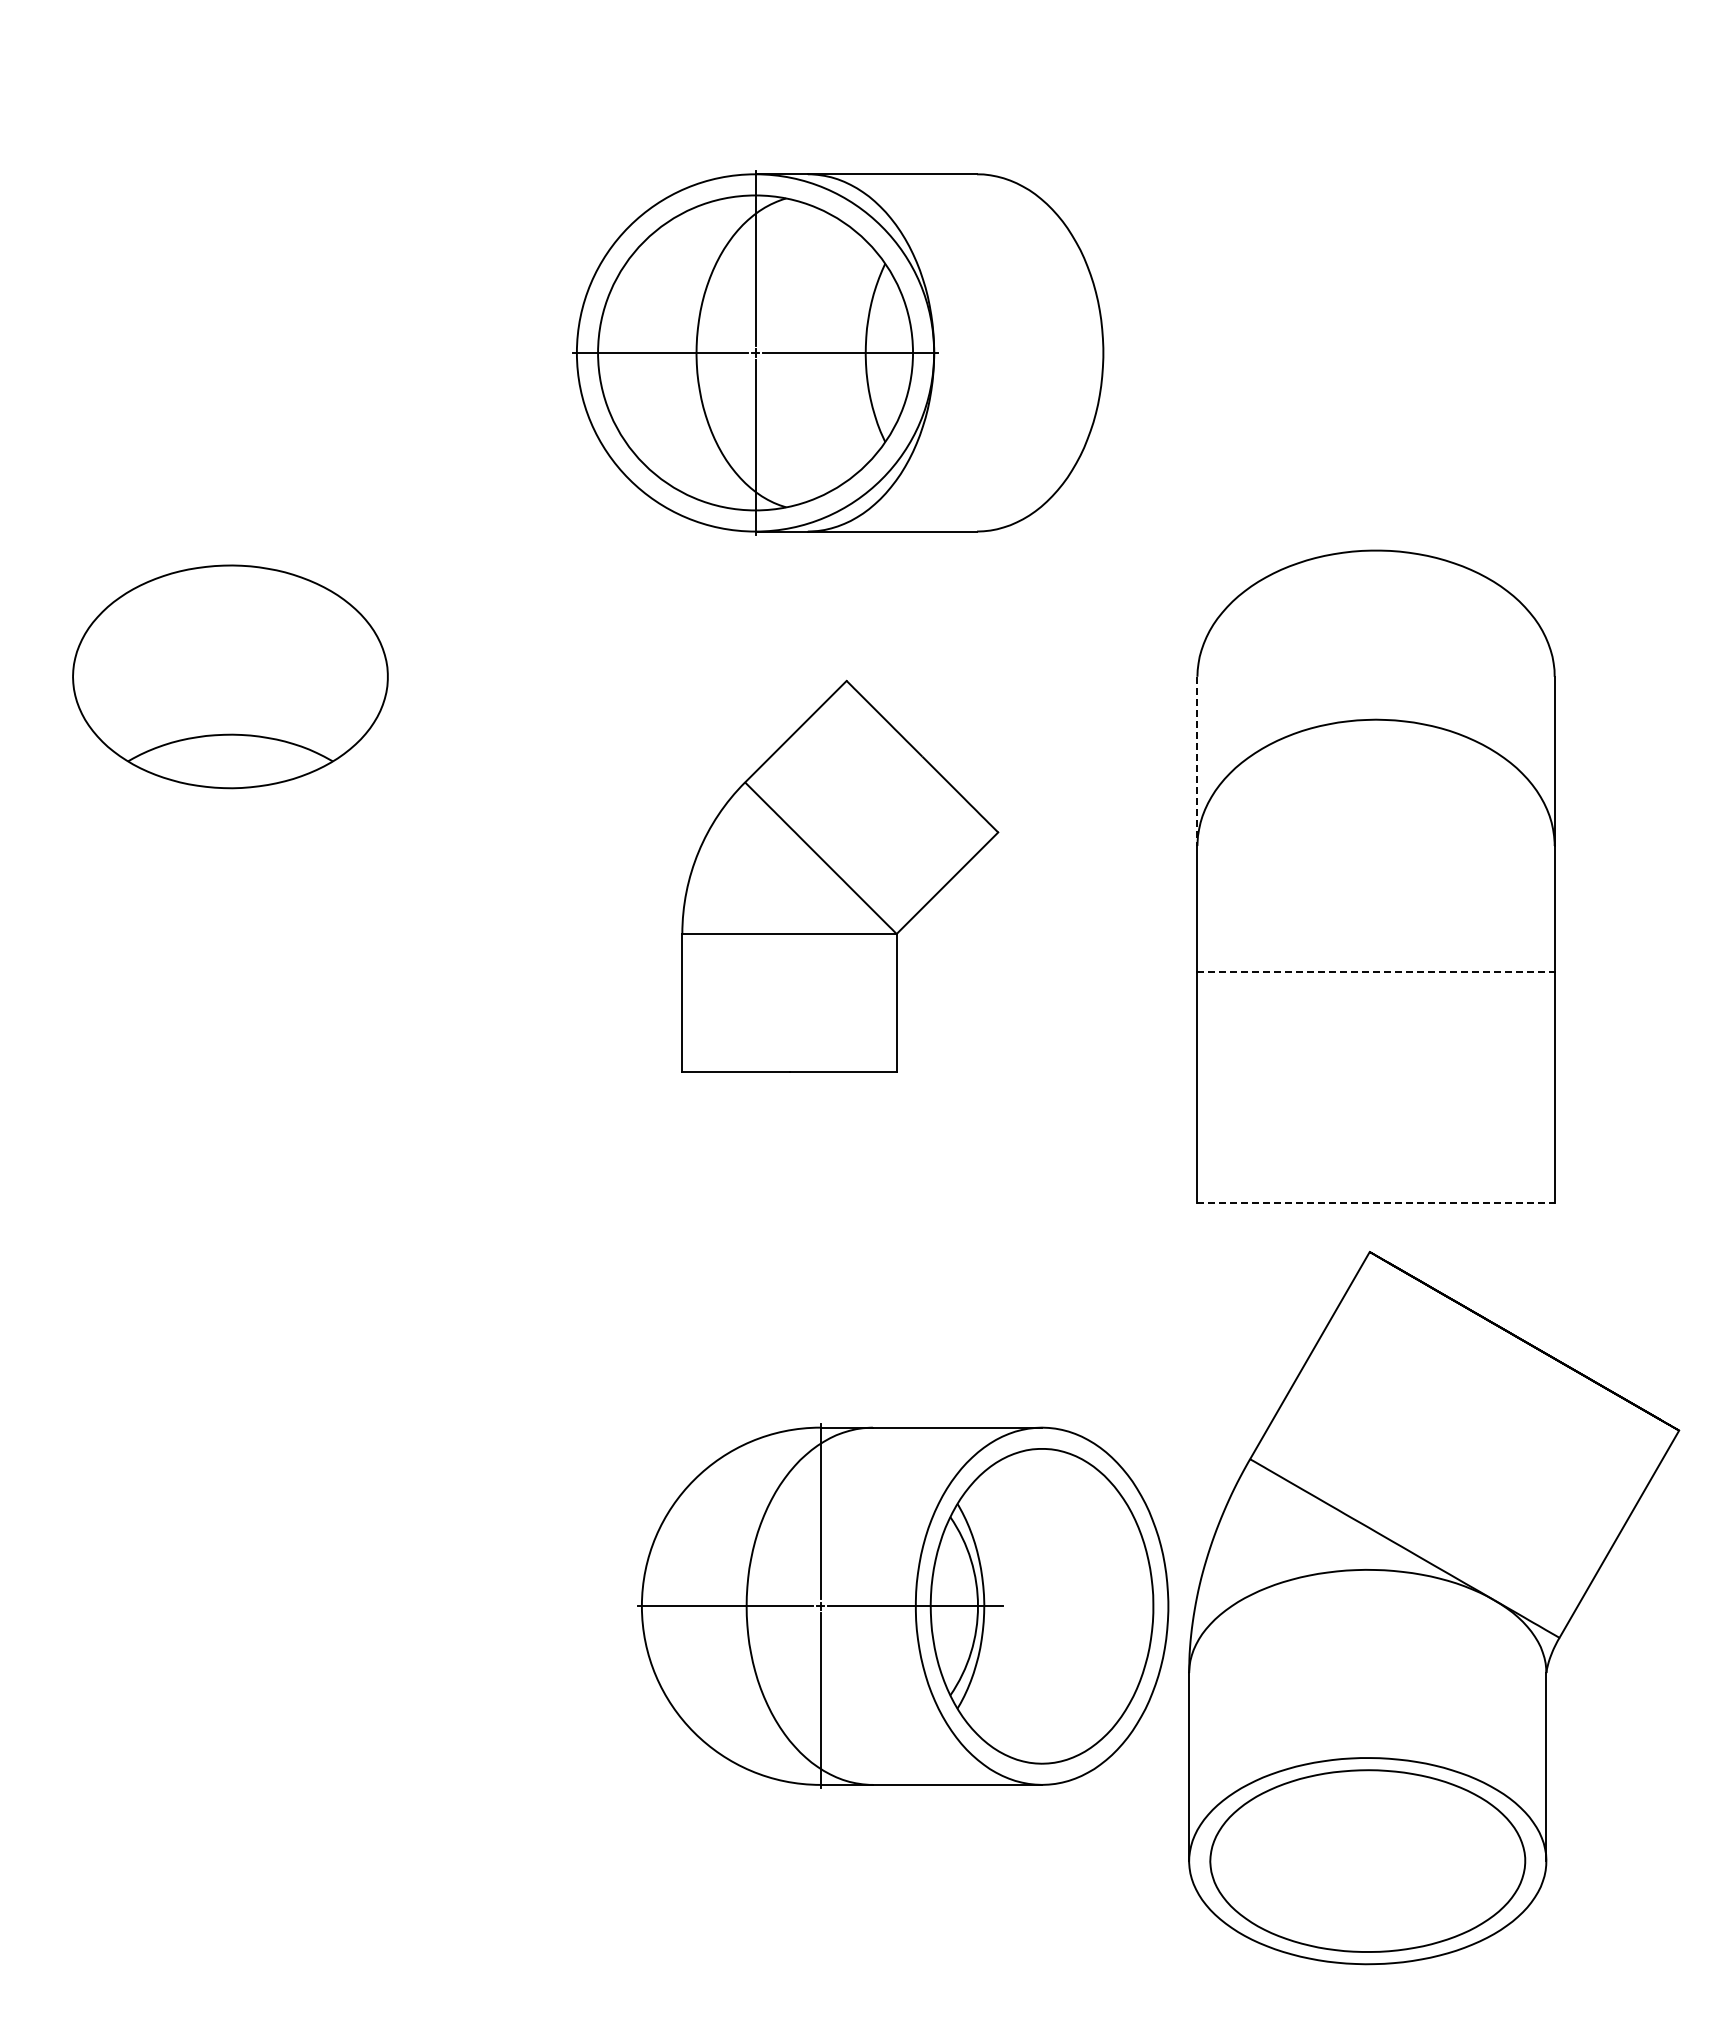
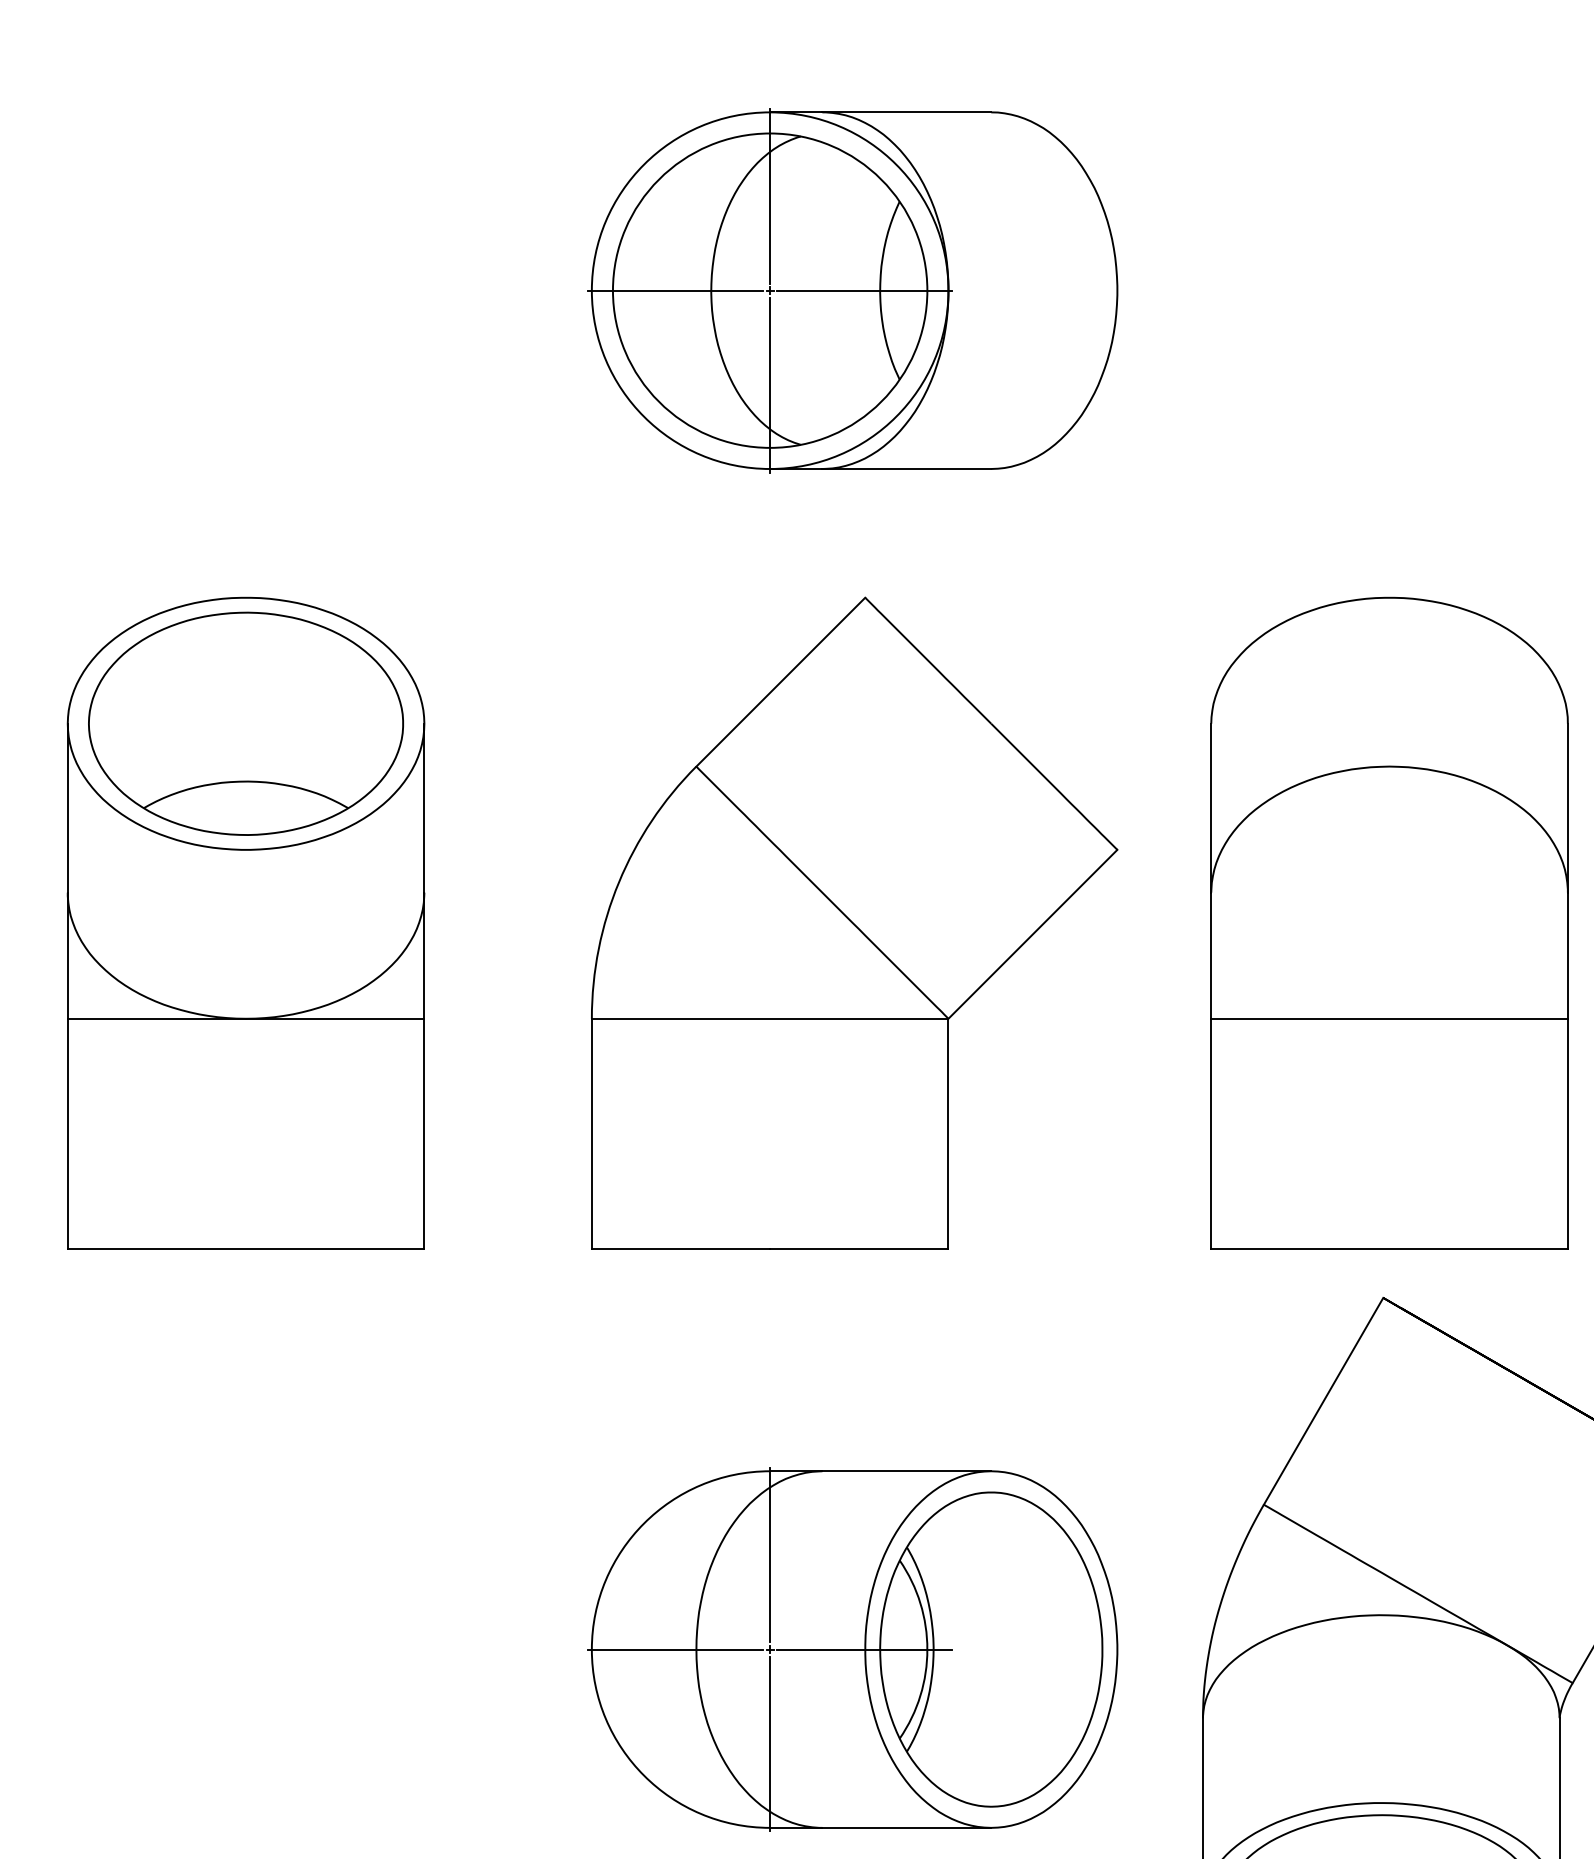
part: (838, 352) -> (852, 290), moved
line: (1197, 761) -> (1211, 808), dashed -> solid
part: (230, 876) -> (246, 923), added
part: (840, 876) -> (854, 923), size x1.67
line: (1376, 972) -> (1390, 1018), dashed -> solid
line: (1376, 1202) -> (1390, 1248), dashed -> solid
part: (903, 1605) -> (852, 1648), moved

